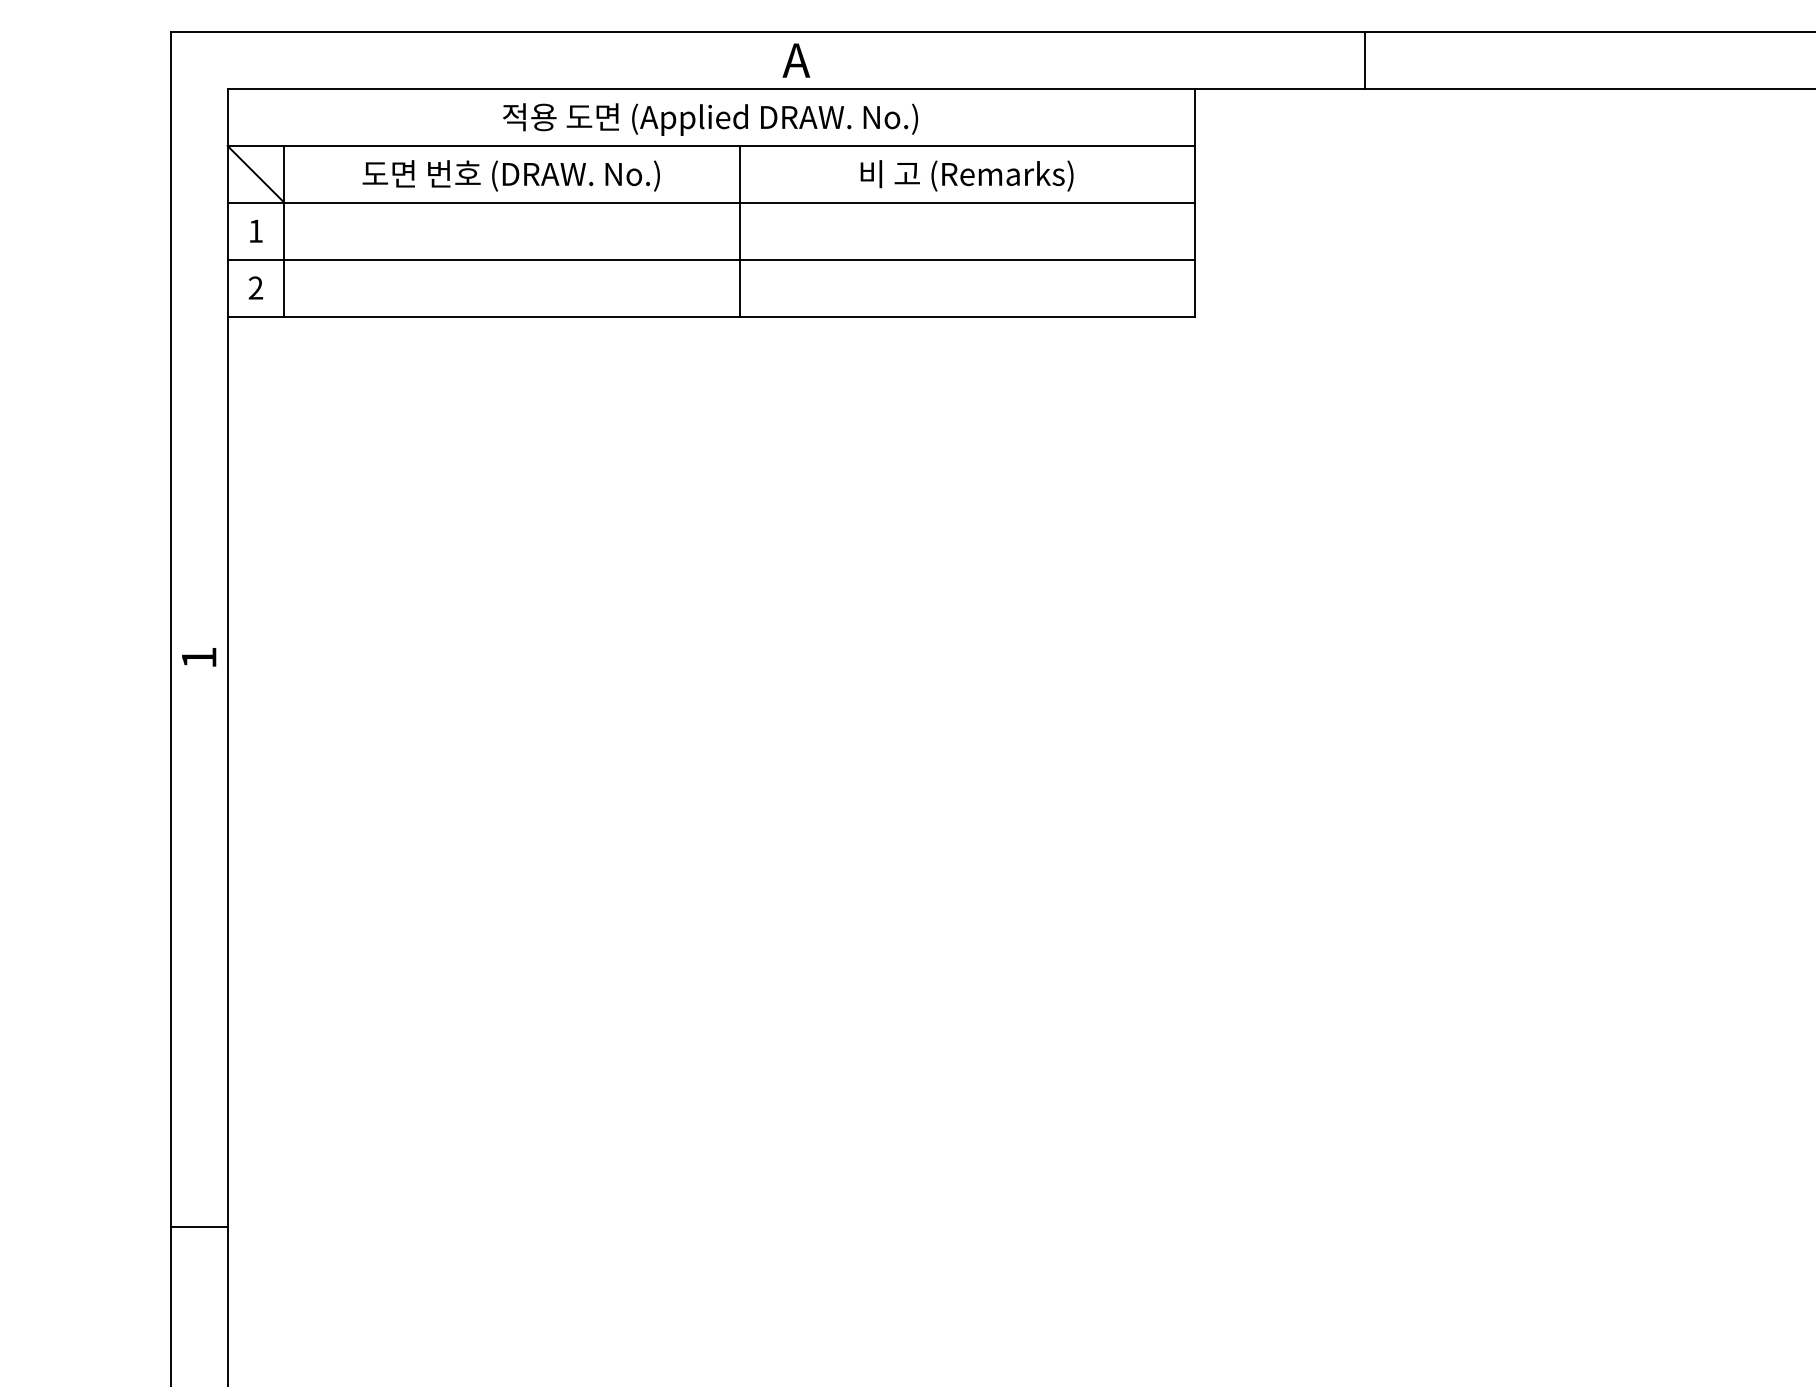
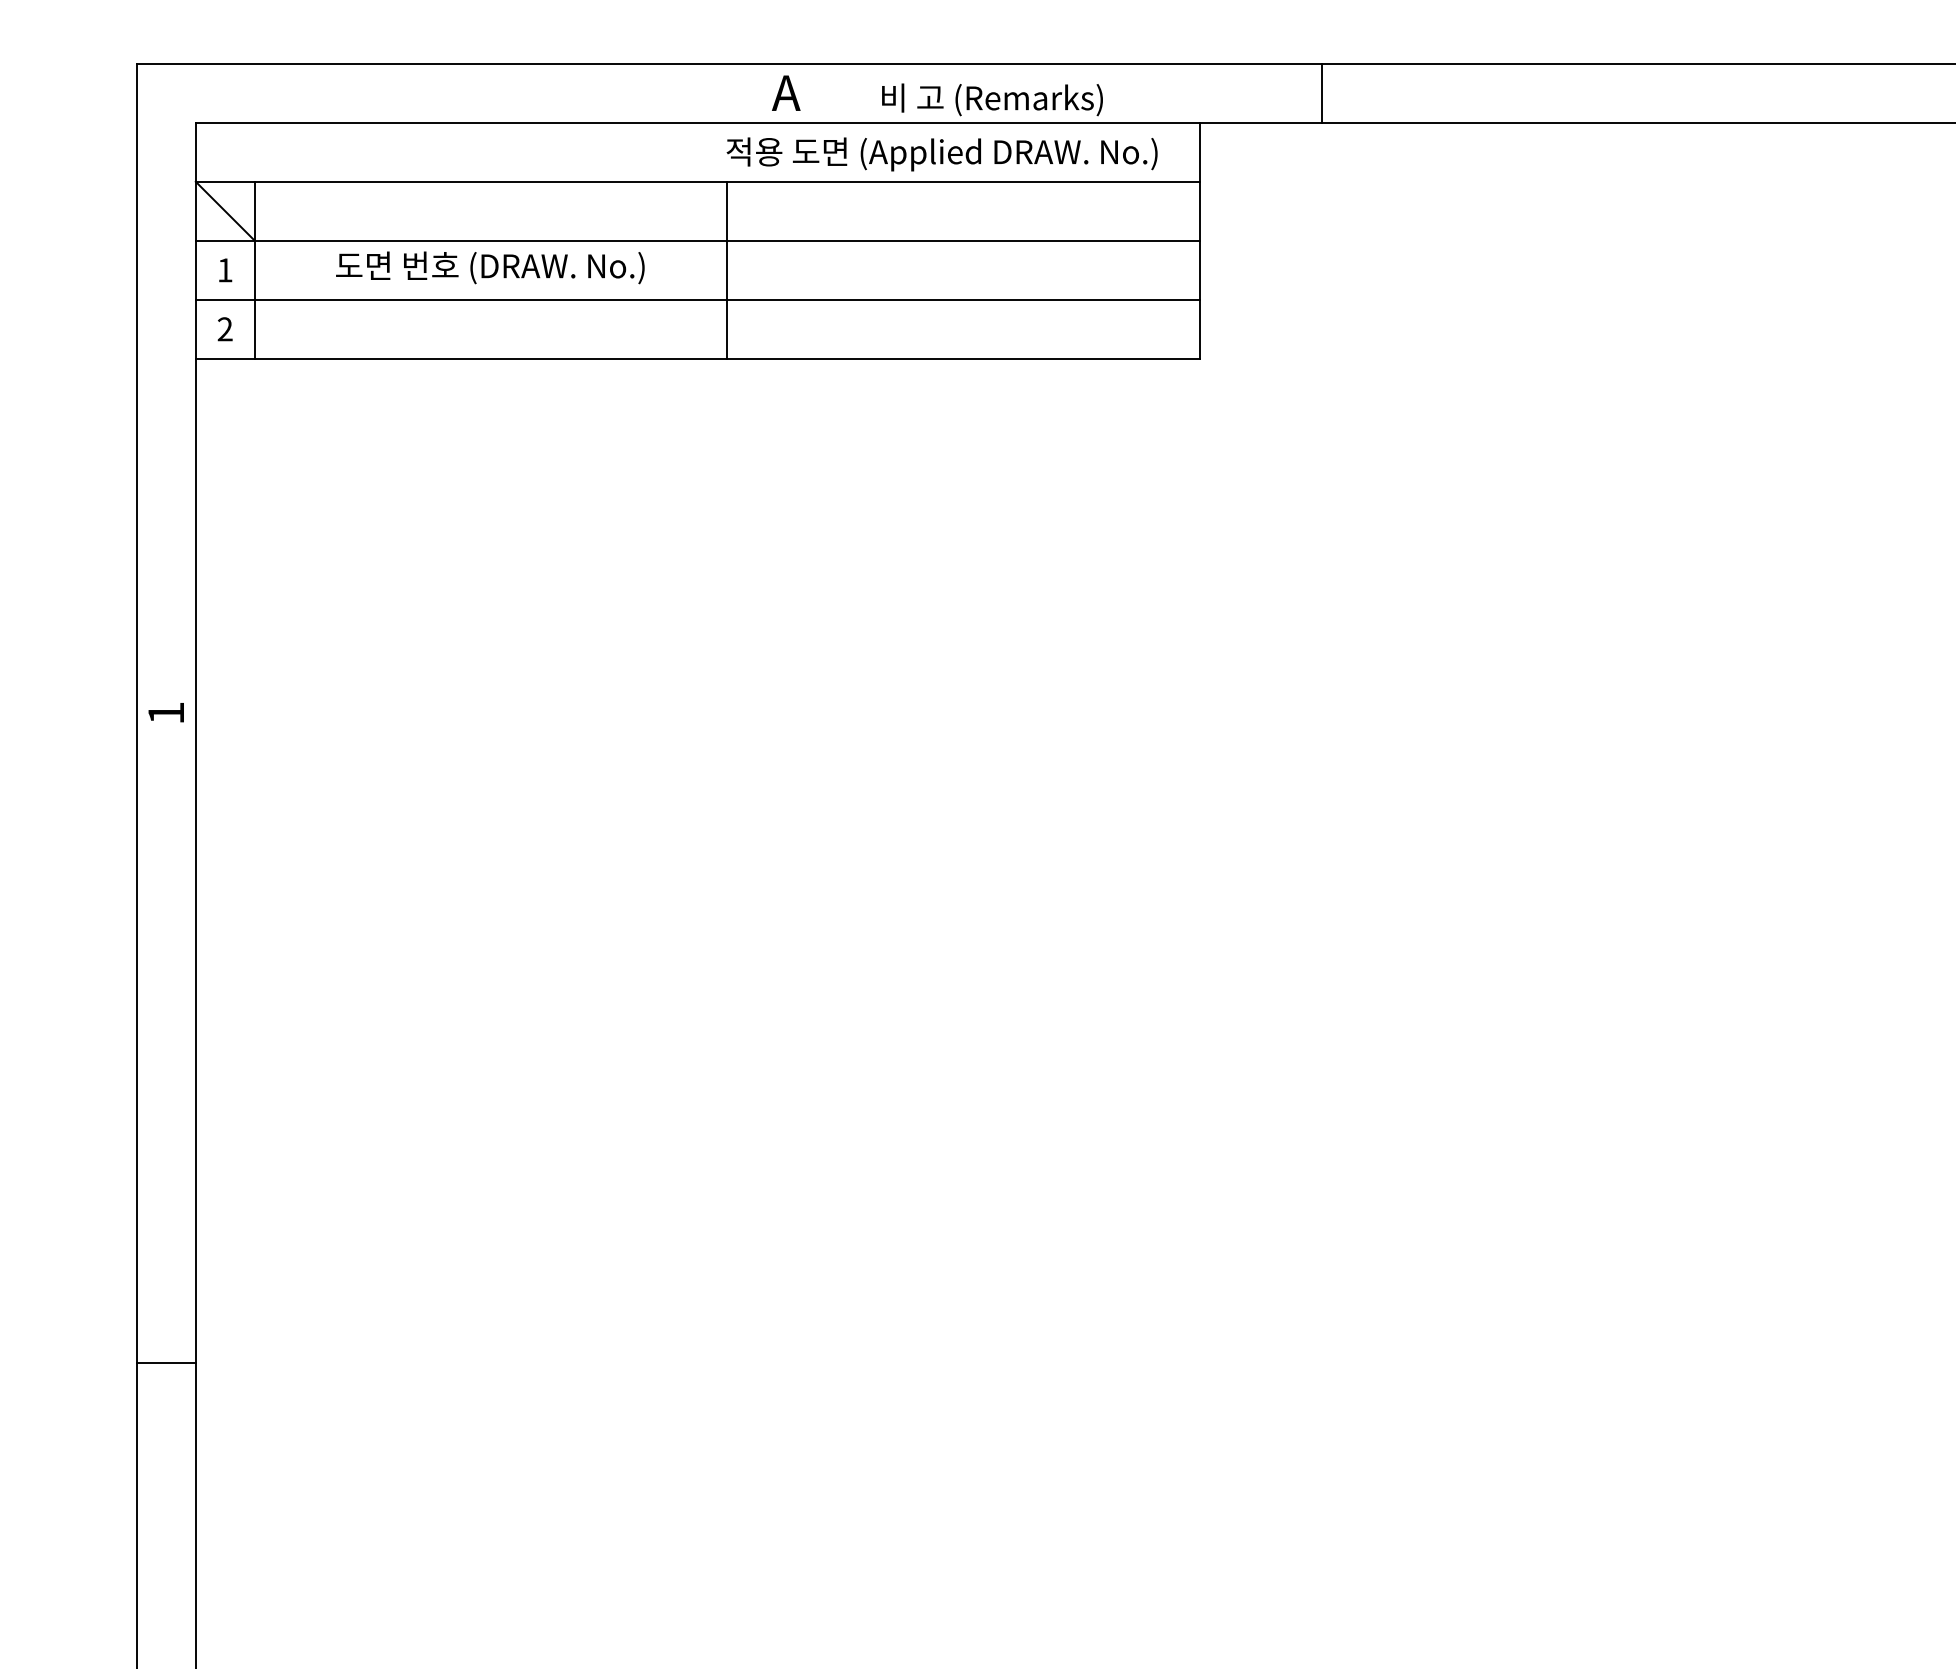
line: (1364, 59) -> (1321, 92), moved
text: (709, 119) -> (941, 154), moved
text: (511, 175) -> (490, 267), moved
text: (967, 175) -> (992, 99), moved
line: (198, 1226) -> (165, 1362), moved

